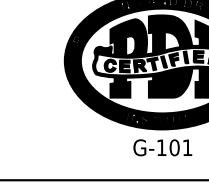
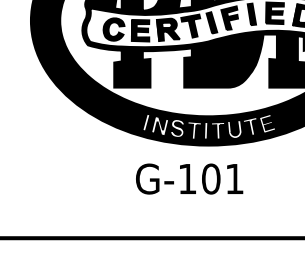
text: (162, 147) -> (189, 178), moved

